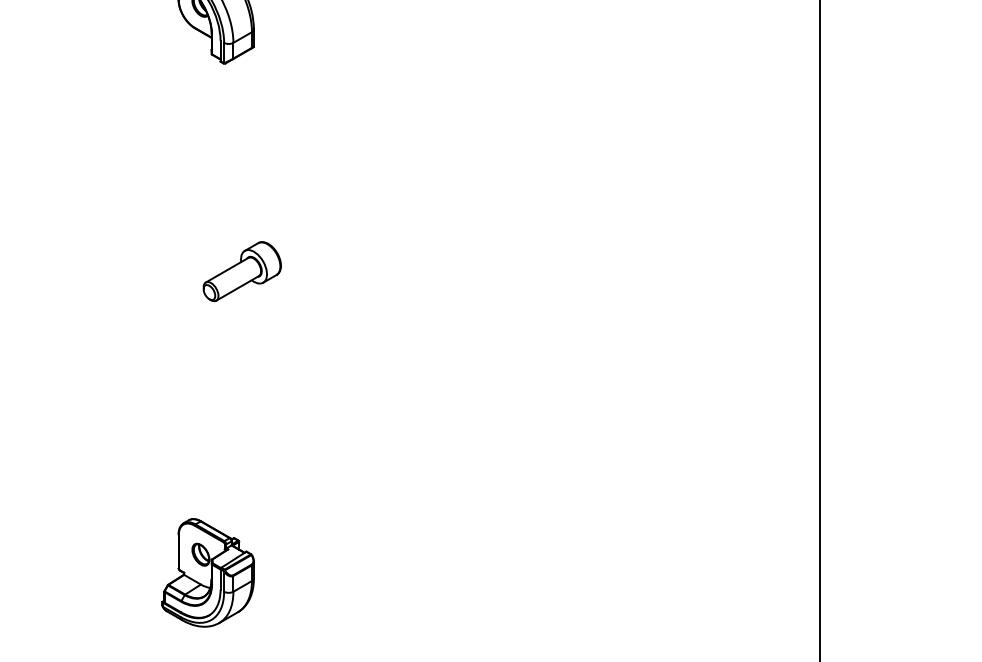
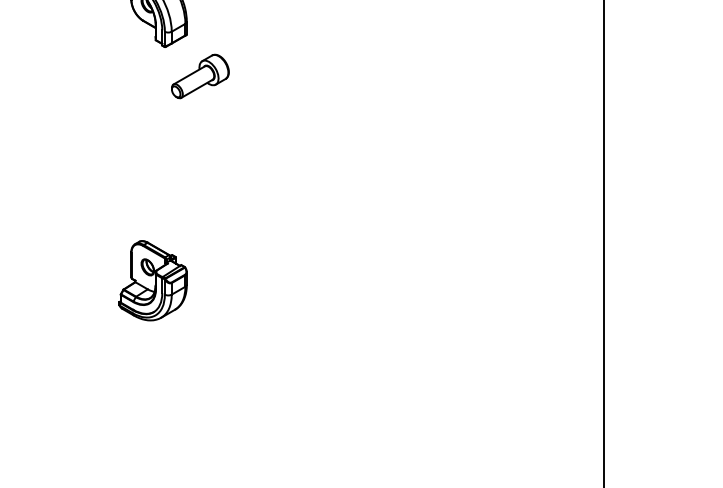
part: (241, 271) -> (199, 76), moved
part: (207, 572) -> (152, 280), moved

